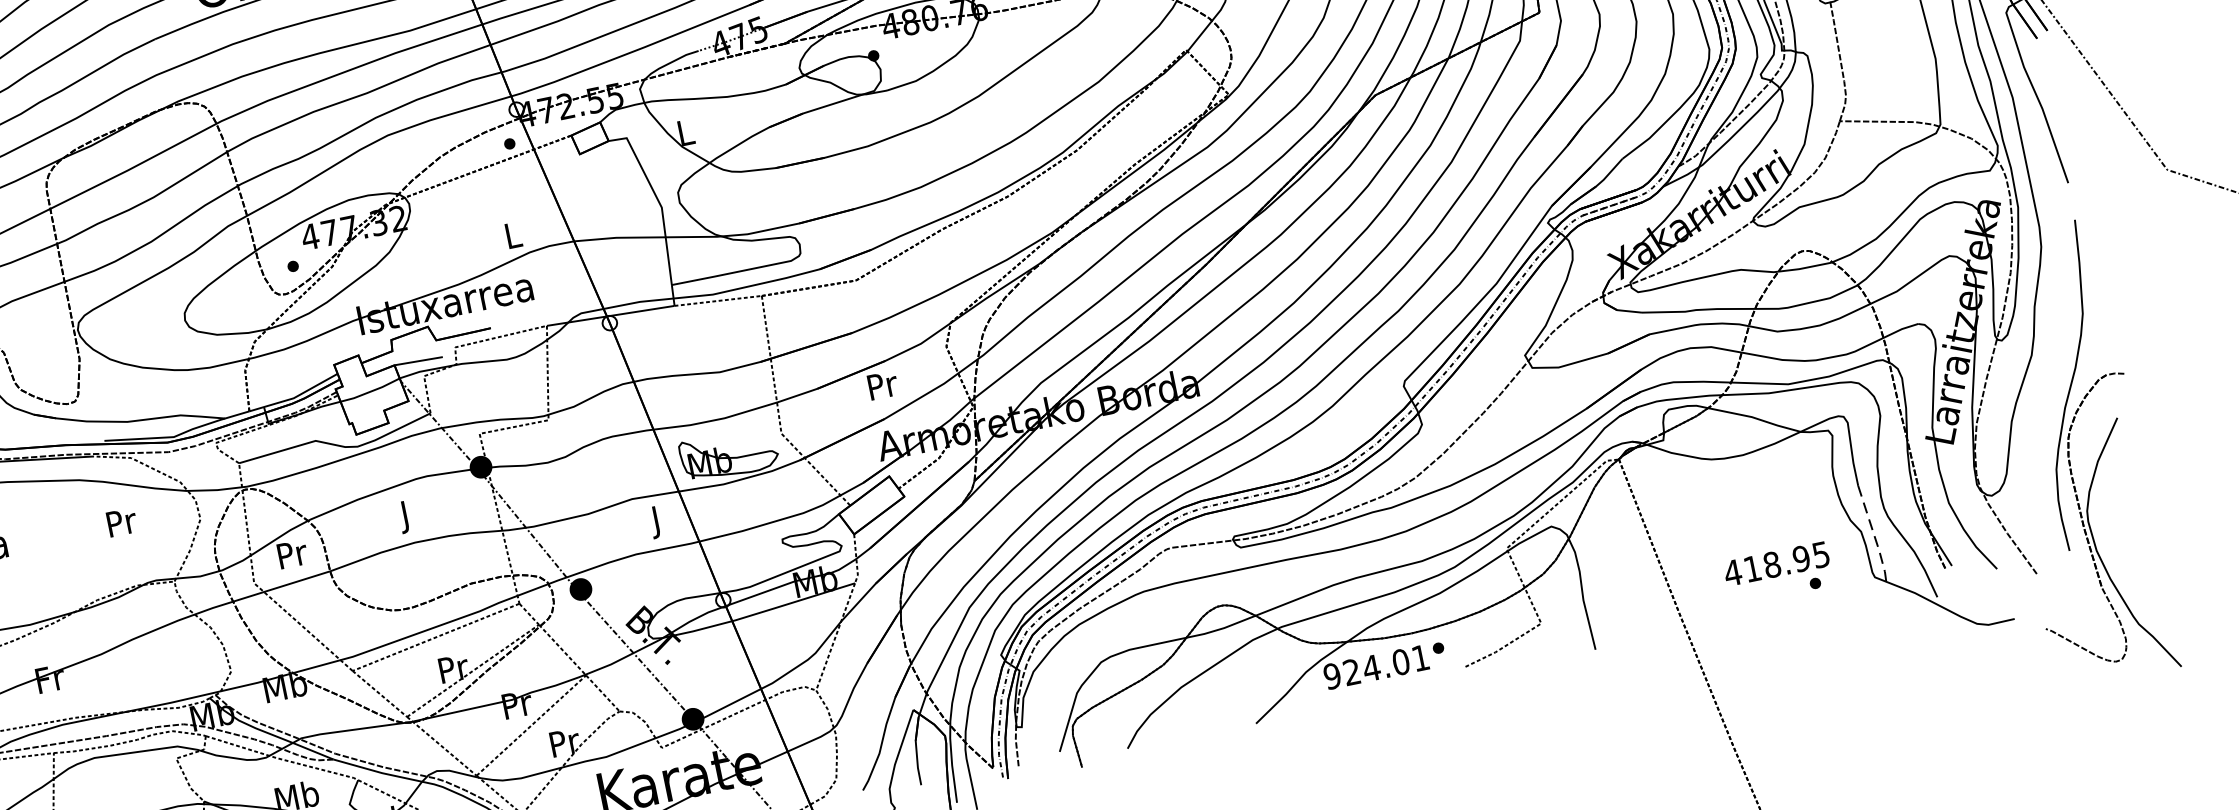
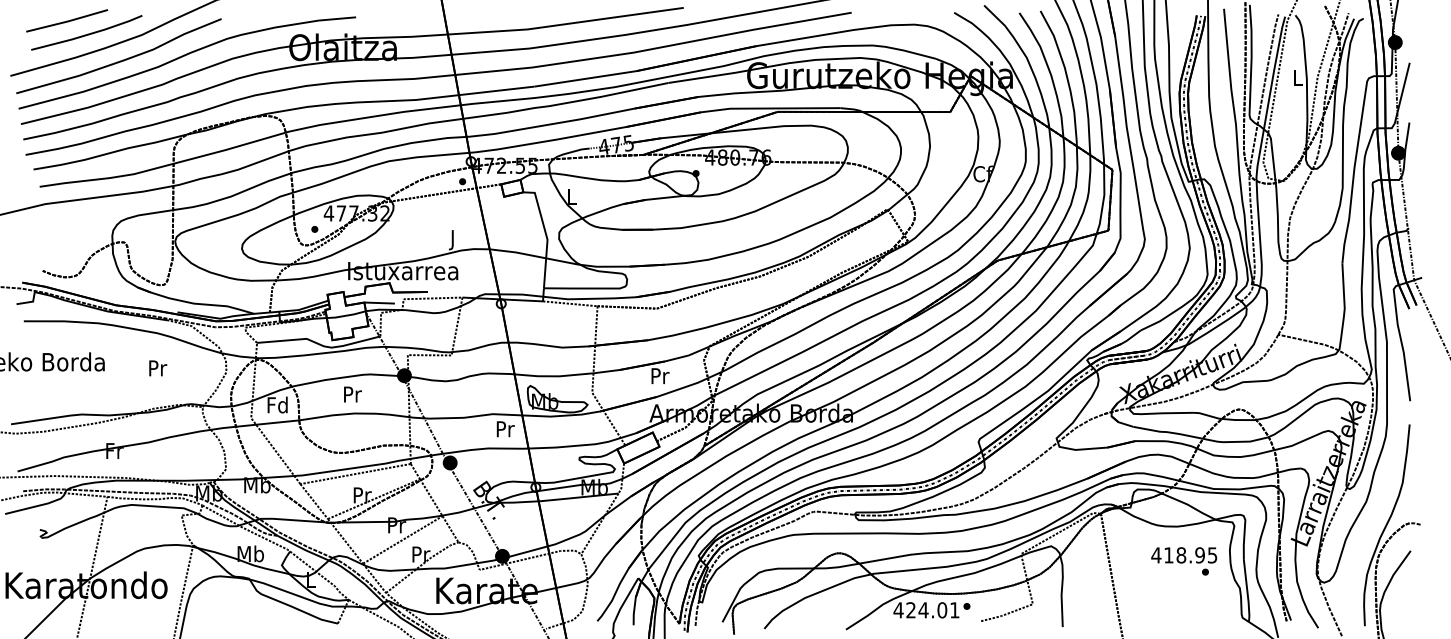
text: (512, 239) -> (452, 240), L -> J
text: (406, 516) -> (352, 396), J -> Pr
text: (122, 522) -> (158, 368), moved
text: (657, 522) -> (505, 431), J -> Pr
line: (1874, 535) -> (1247, 592), dashed -> solid
text: (290, 553) -> (277, 404), Pr -> Fd
text: (1779, 573) -> (1184, 561), moved
text: (1332, 676) -> (898, 610), 924.01 -> 424.01

